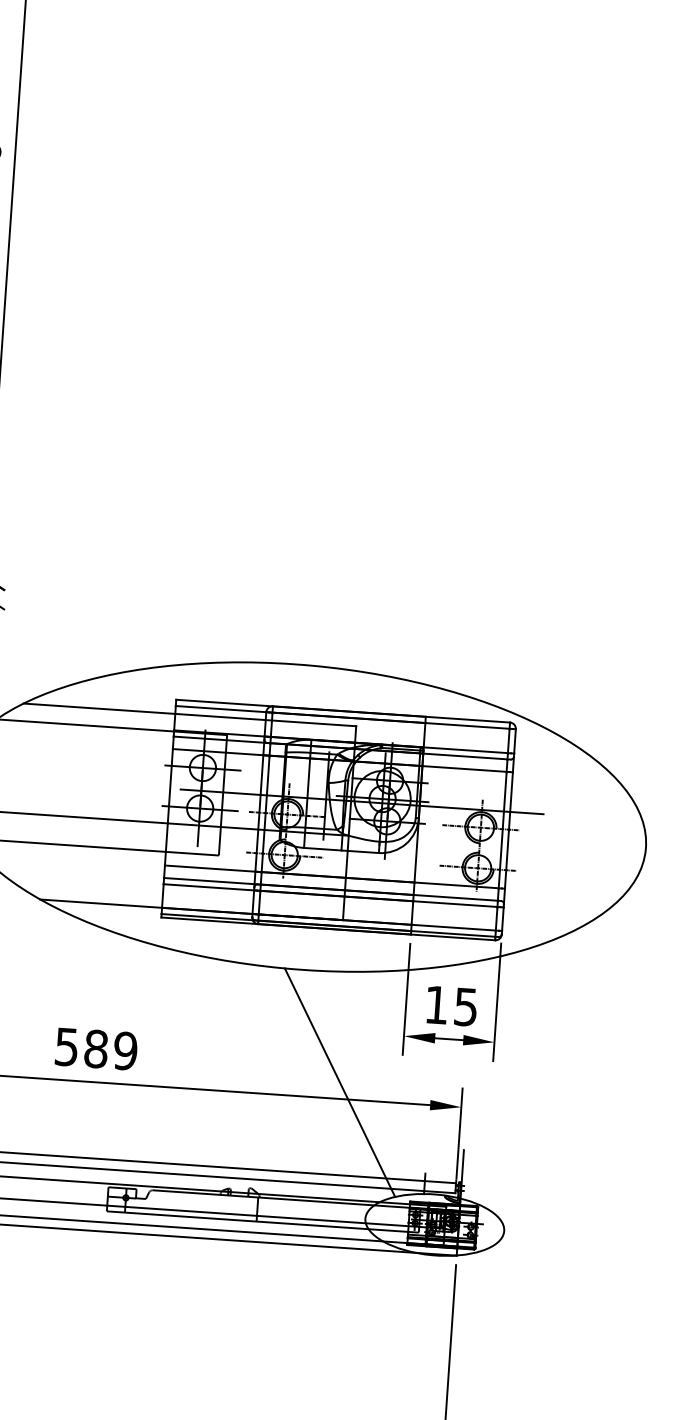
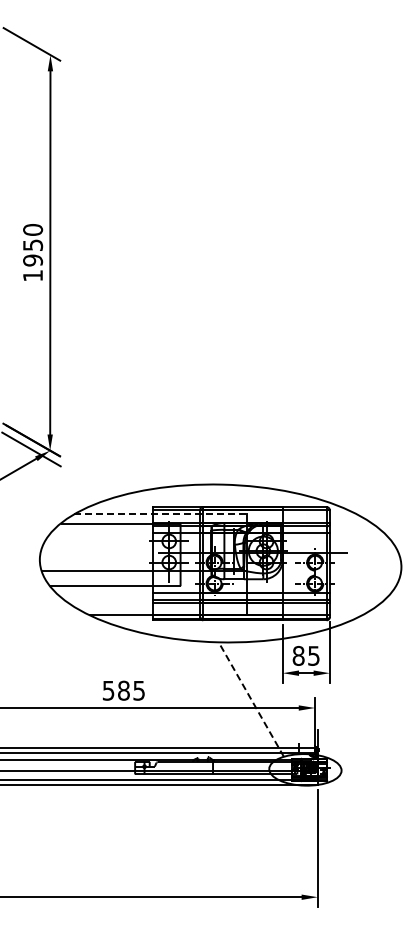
line: (189, 715) -> (160, 514), solid -> dashed
text: (436, 1004) -> (298, 655), 15 -> 85
text: (126, 1050) -> (139, 690), 589 -> 585
line: (340, 1082) -> (251, 699), solid -> dashed

